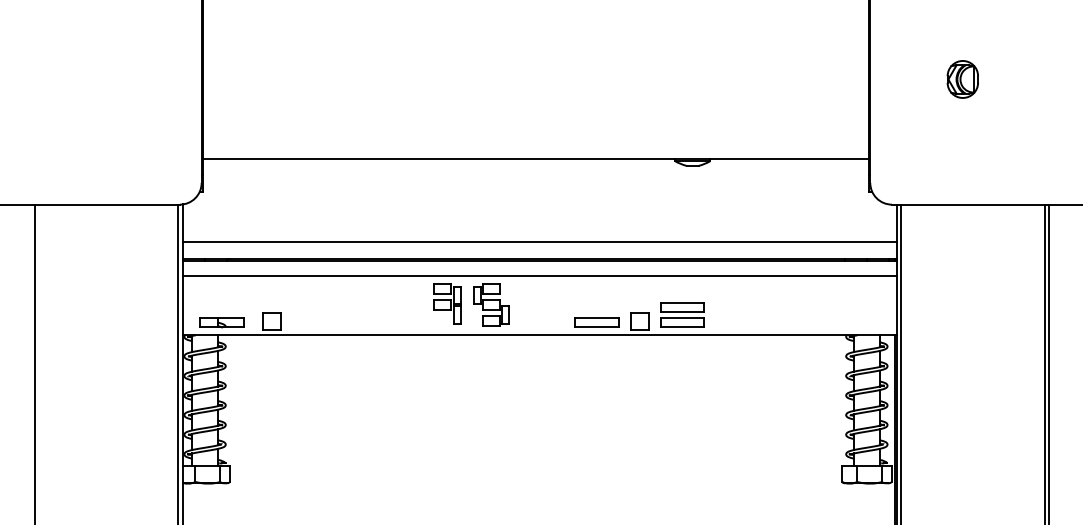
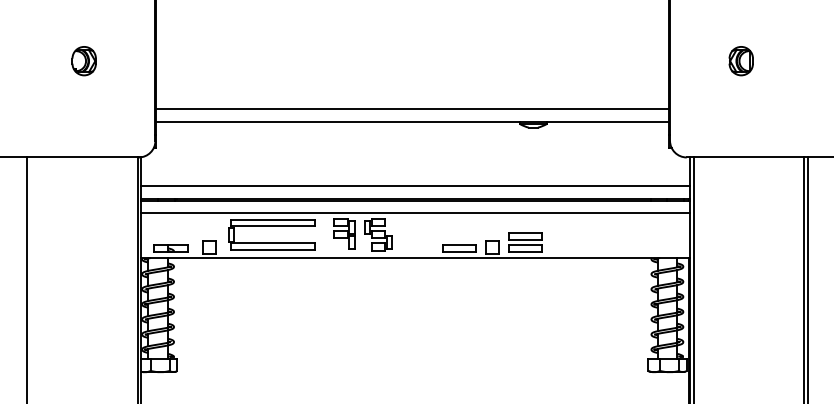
part: (109, 79) -> (84, 61), added
line: (535, 141) -> (412, 108), added
part: (352, 294) -> (271, 226), added

